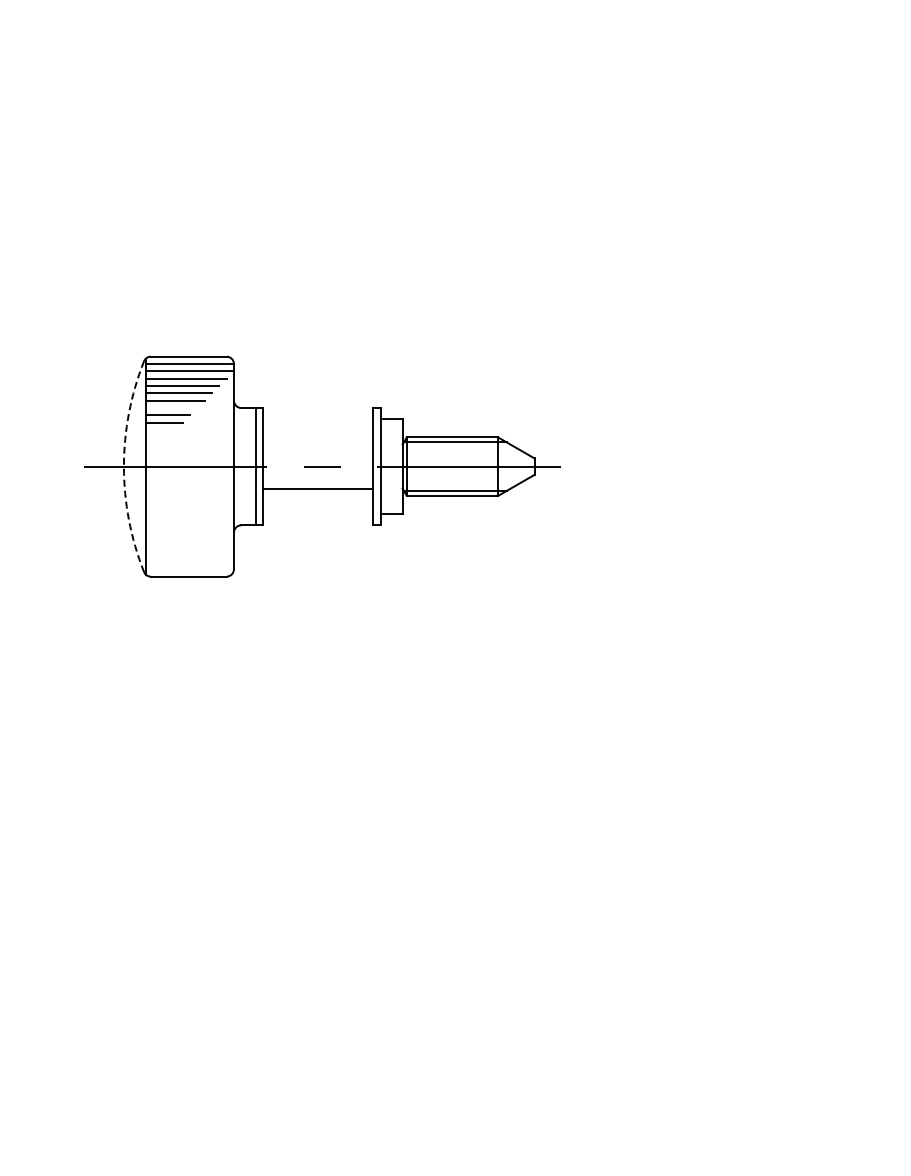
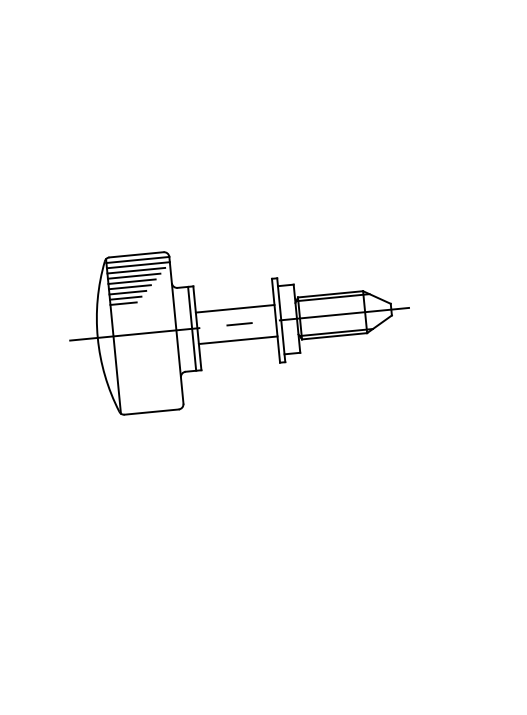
line: (171, 408) -> (127, 293), added
line: (318, 444) -> (235, 308), added
arc: (123, 466) -> (97, 337), dashed -> solid

